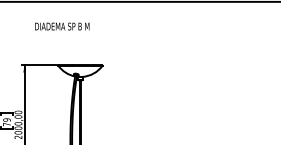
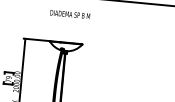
text: (62, 26) -> (70, 14), moved

